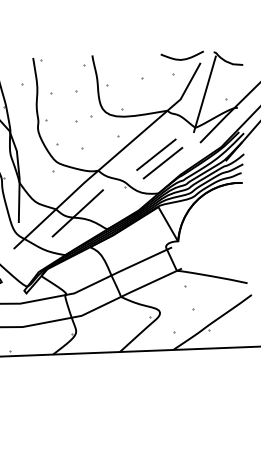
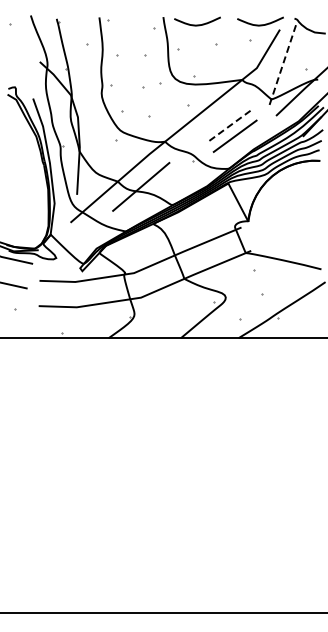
curve: (124, 61) -> (197, 24), added
line: (205, 94) -> (283, 63), solid -> dashed
line: (155, 155) -> (227, 127), solid -> dashed

